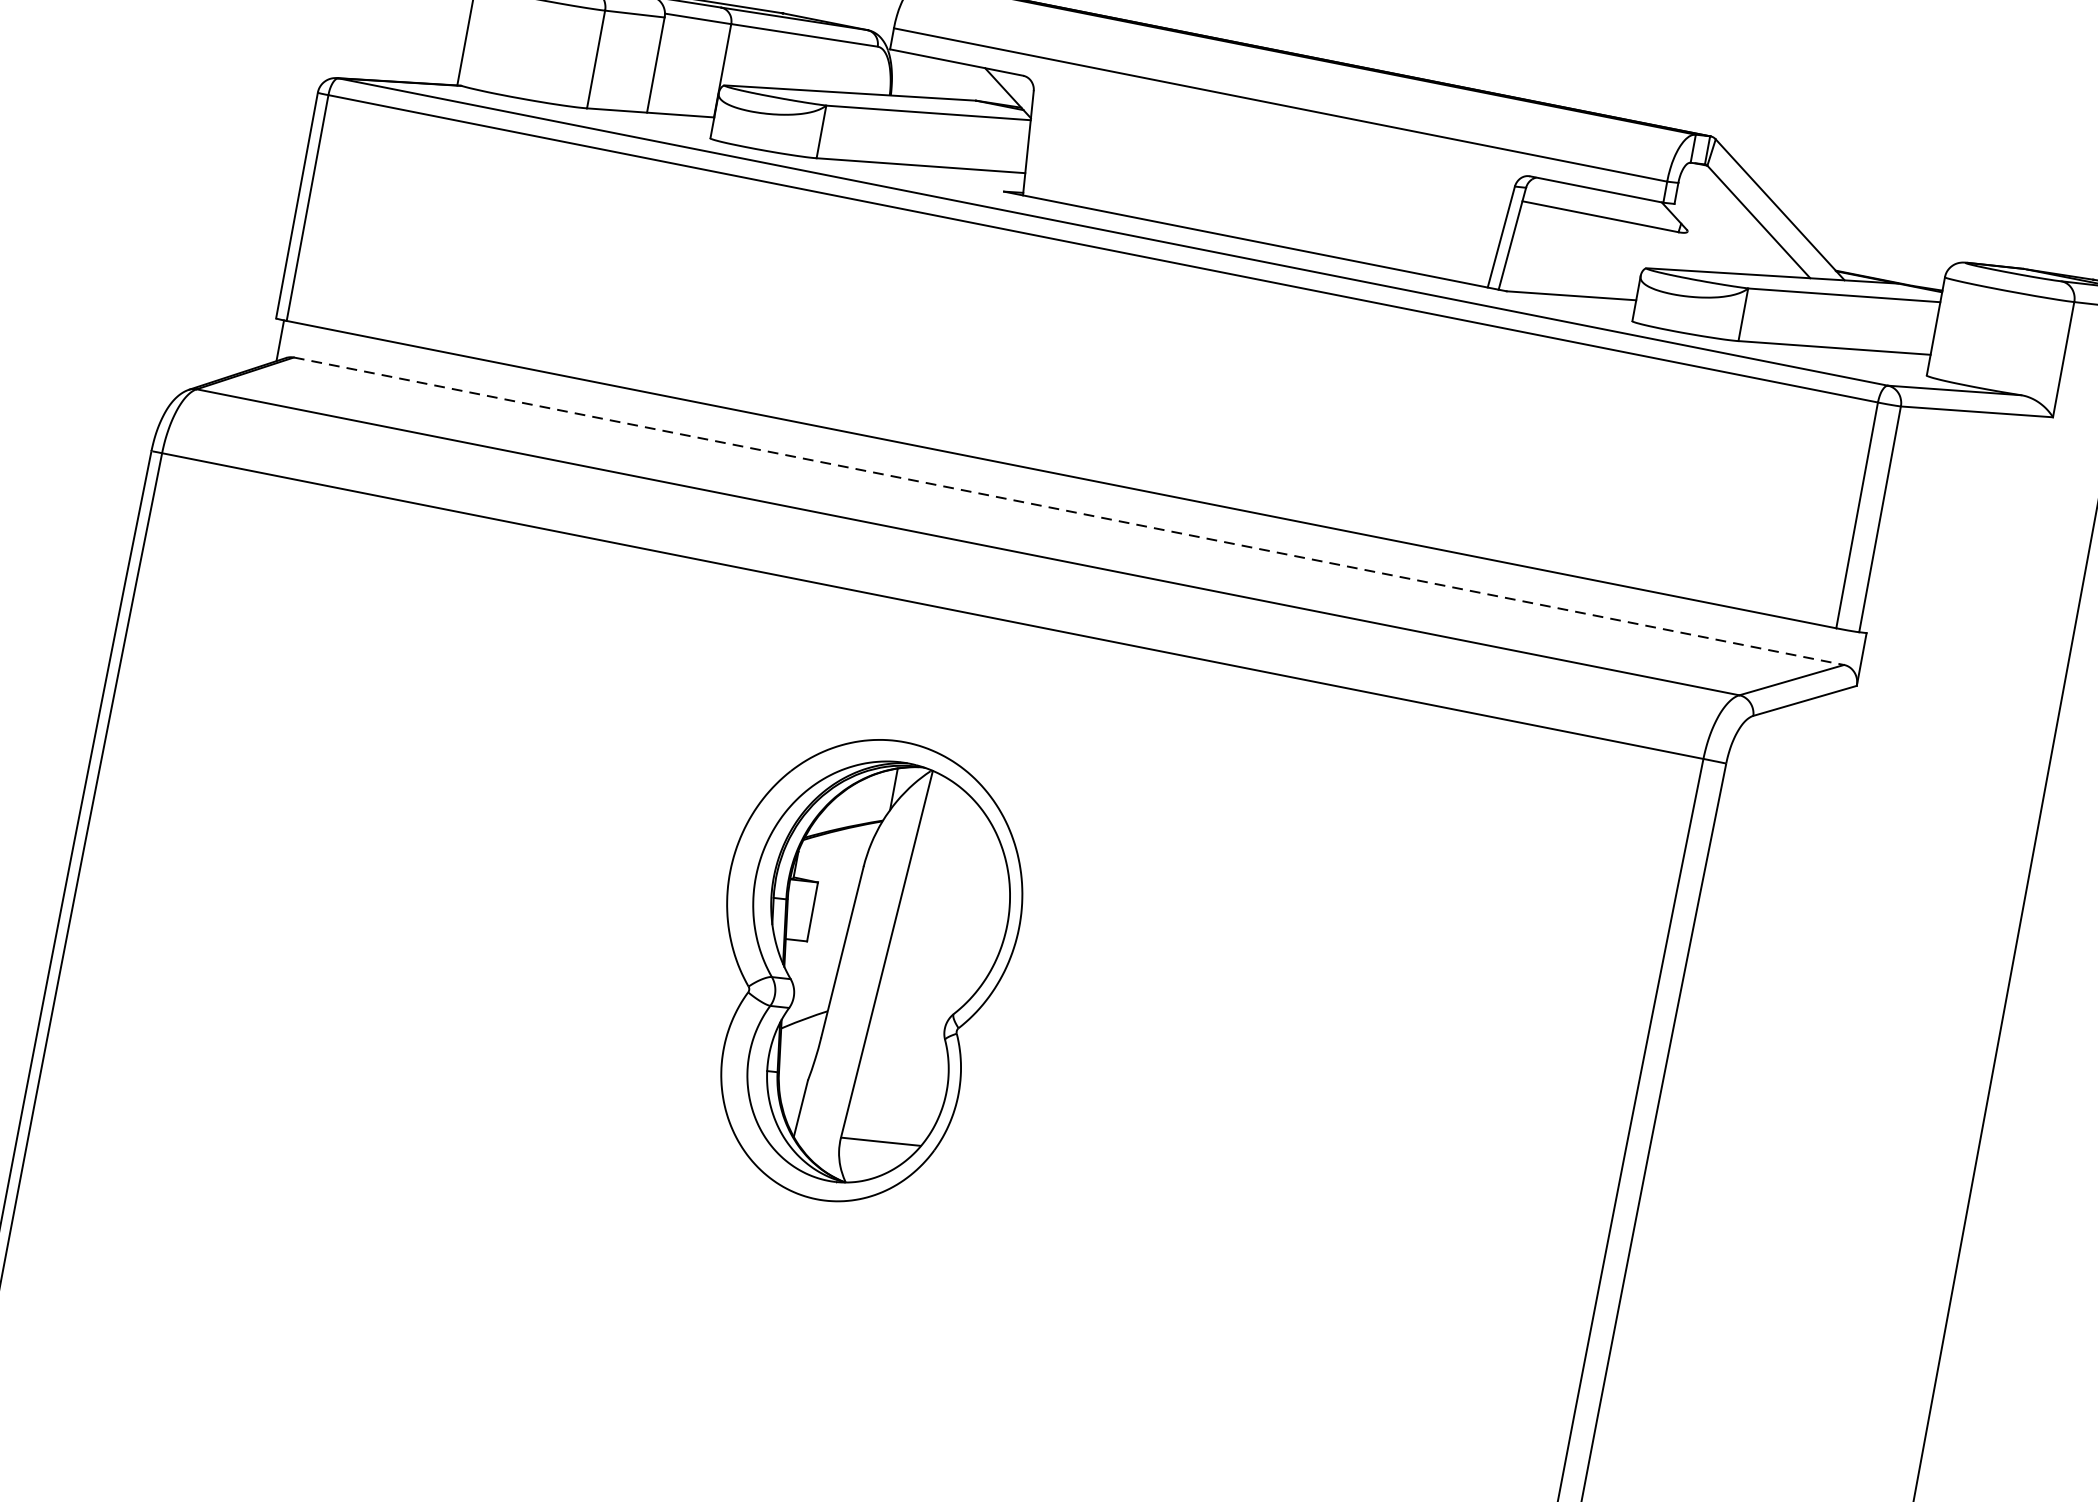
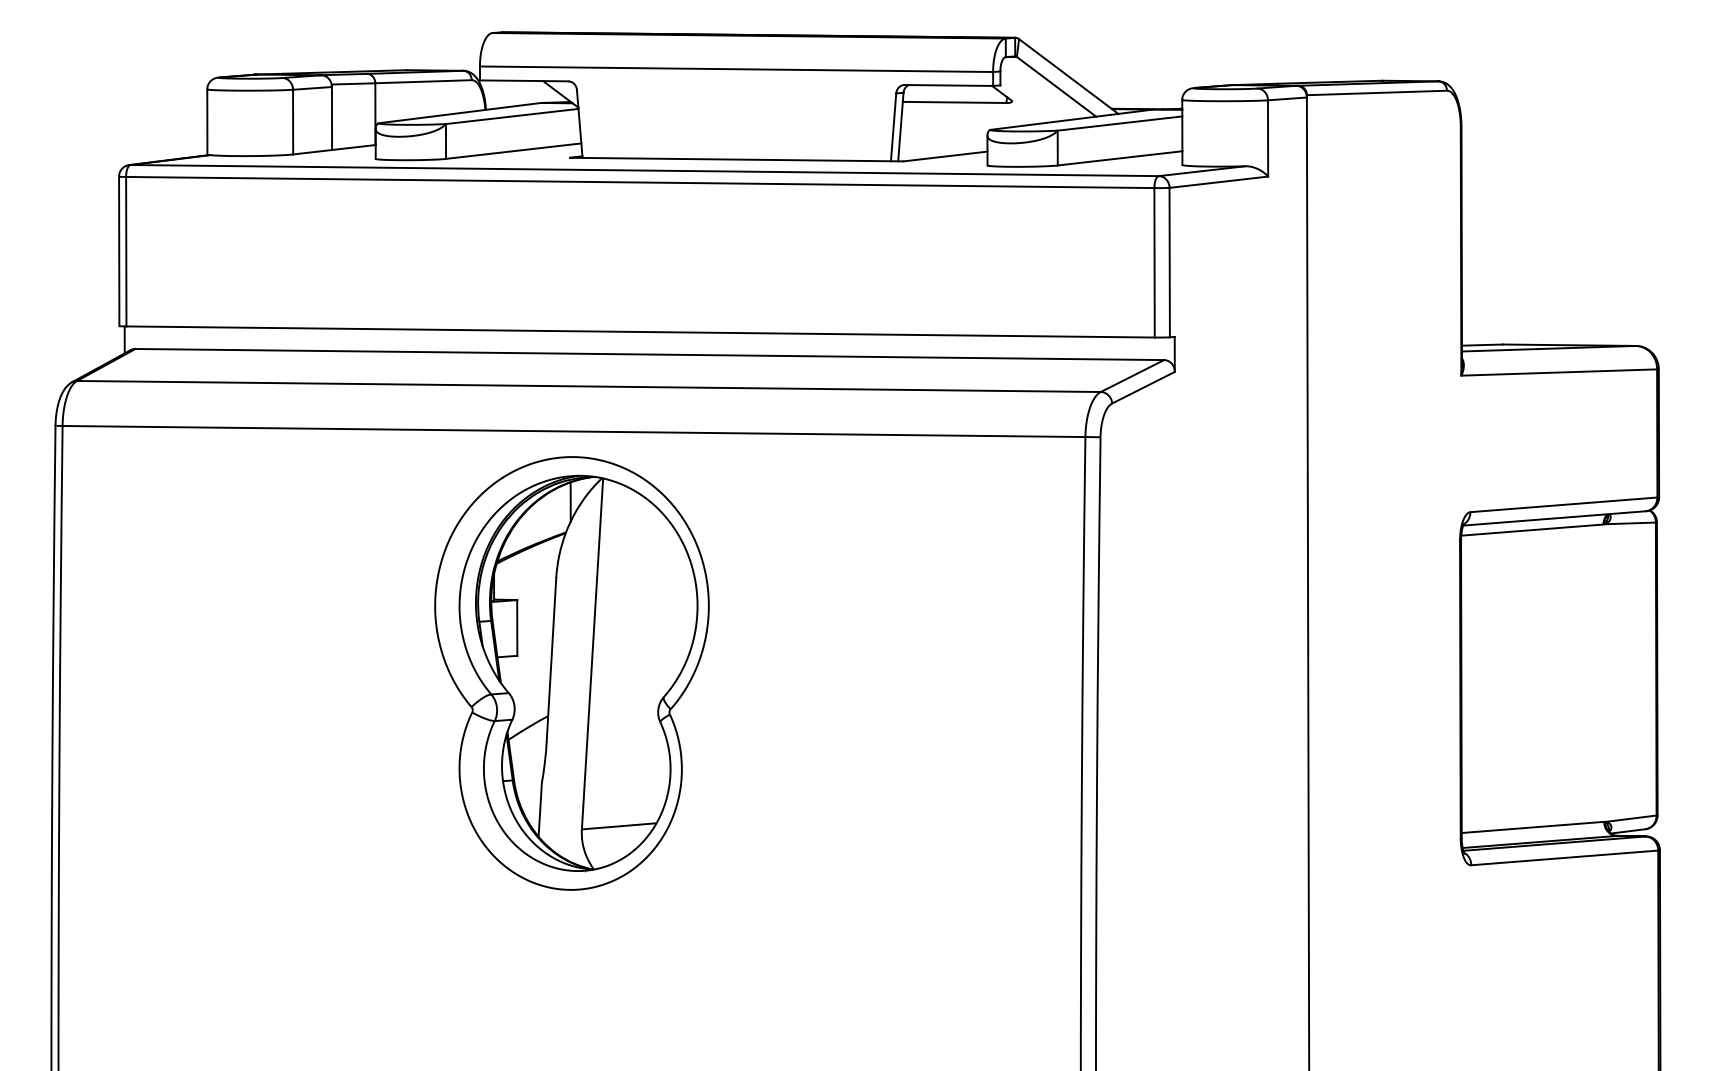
line: (1070, 511) -> (650, 354), dashed -> solid
part: (860, 970) -> (571, 673), size x1.43

